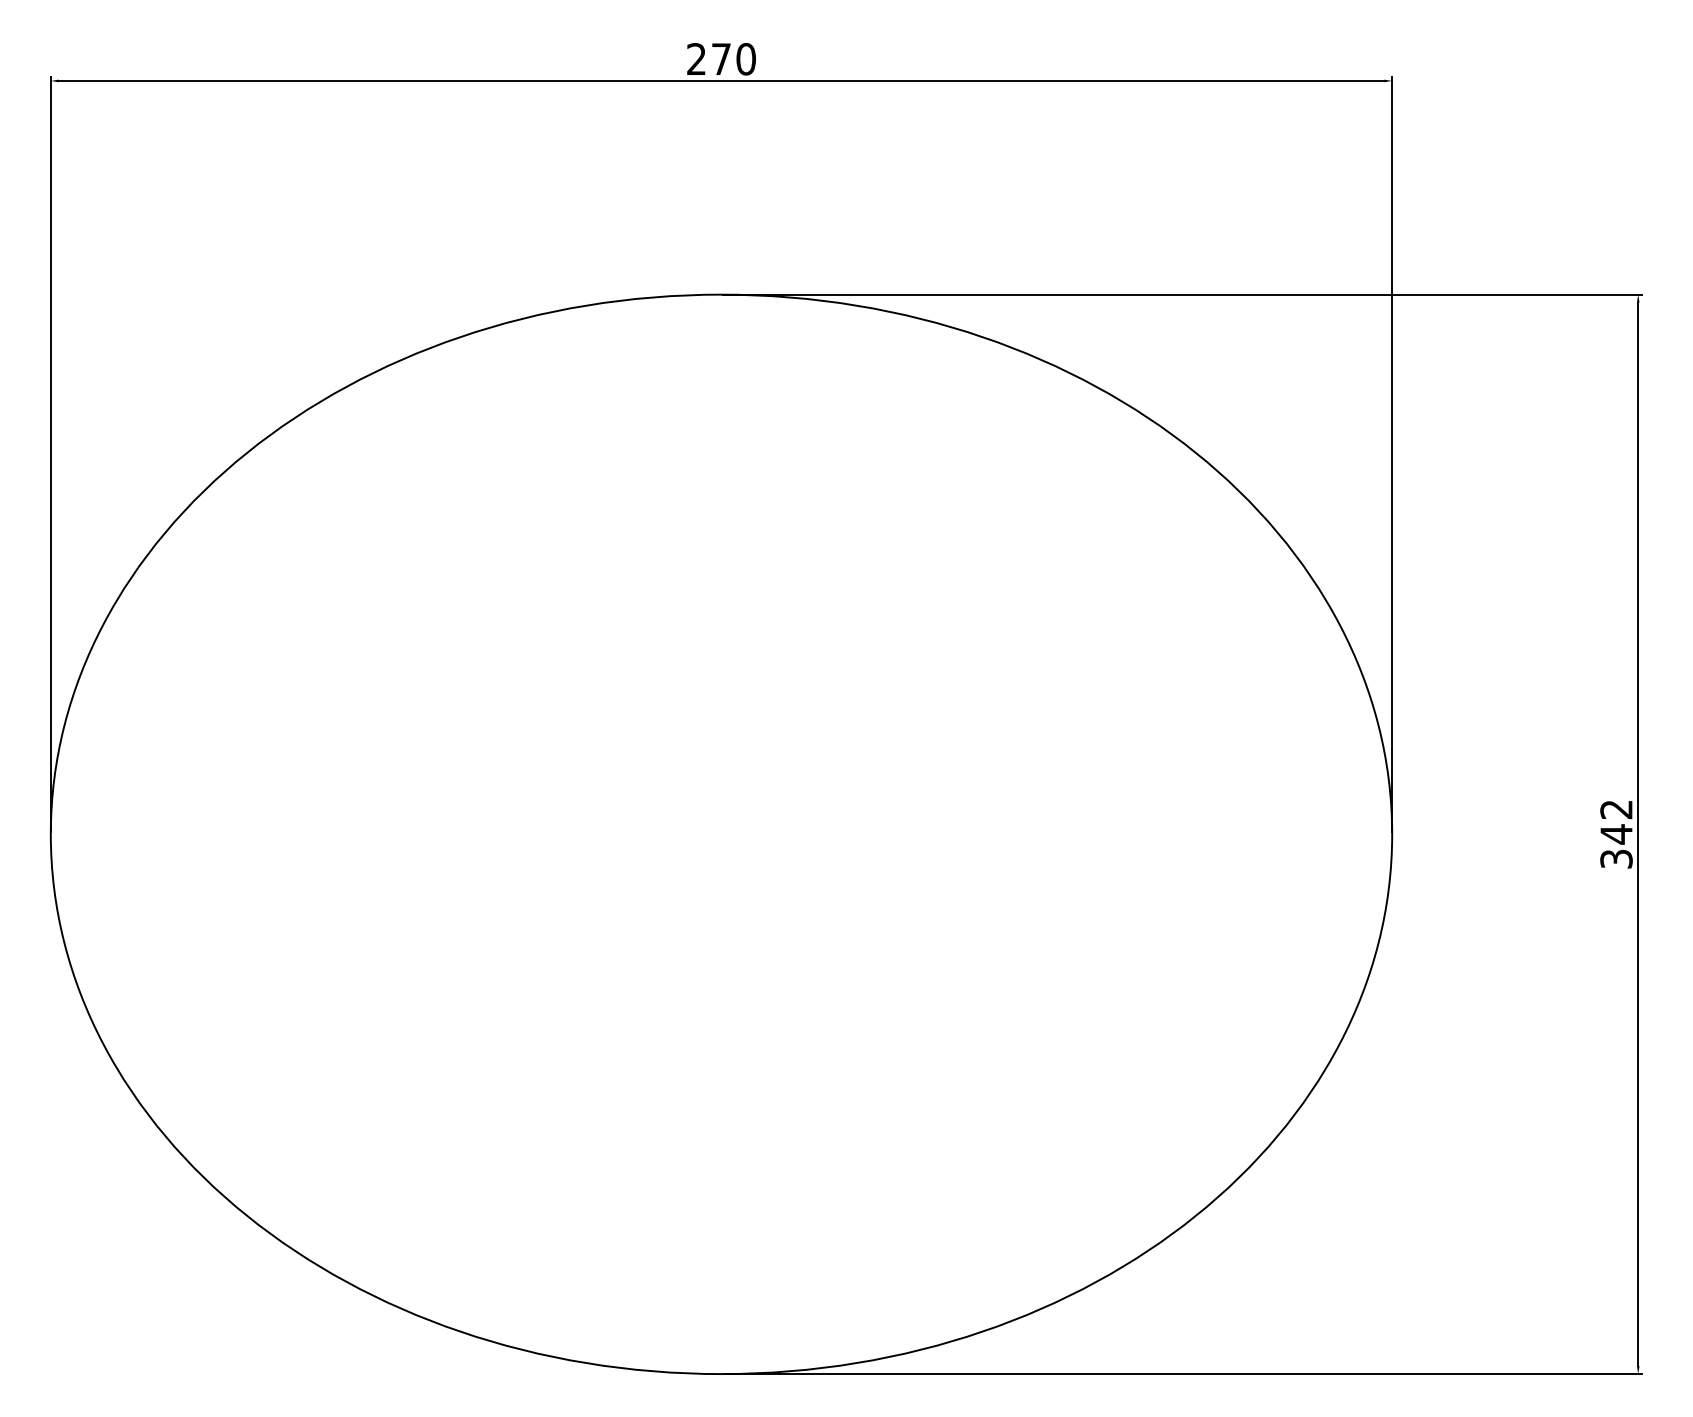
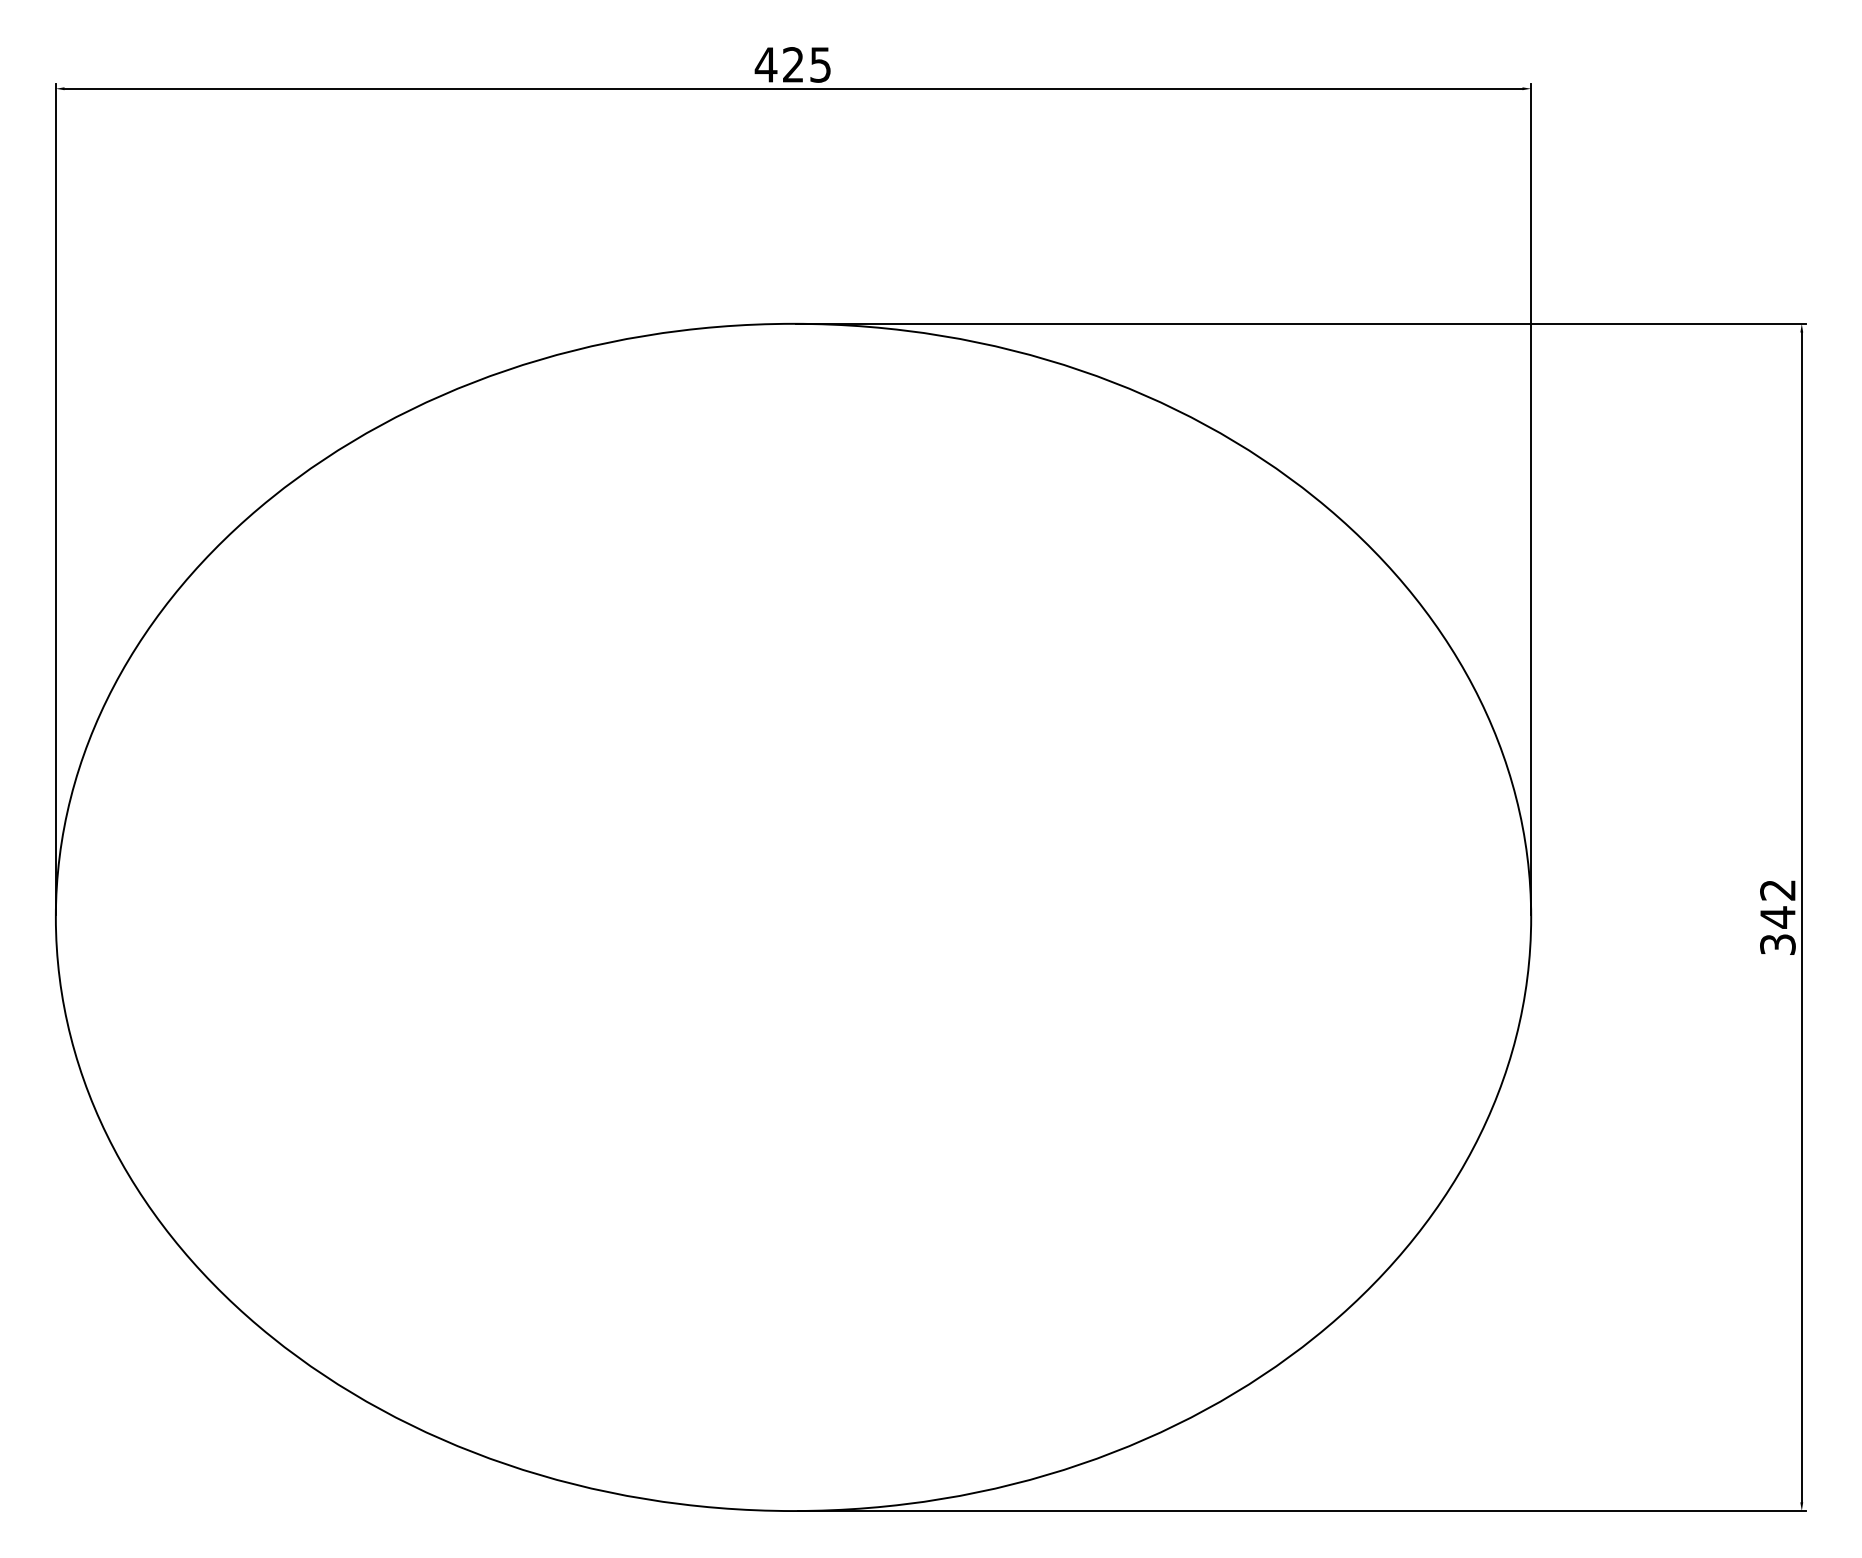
text: (720, 58) -> (792, 64), 270 -> 425

